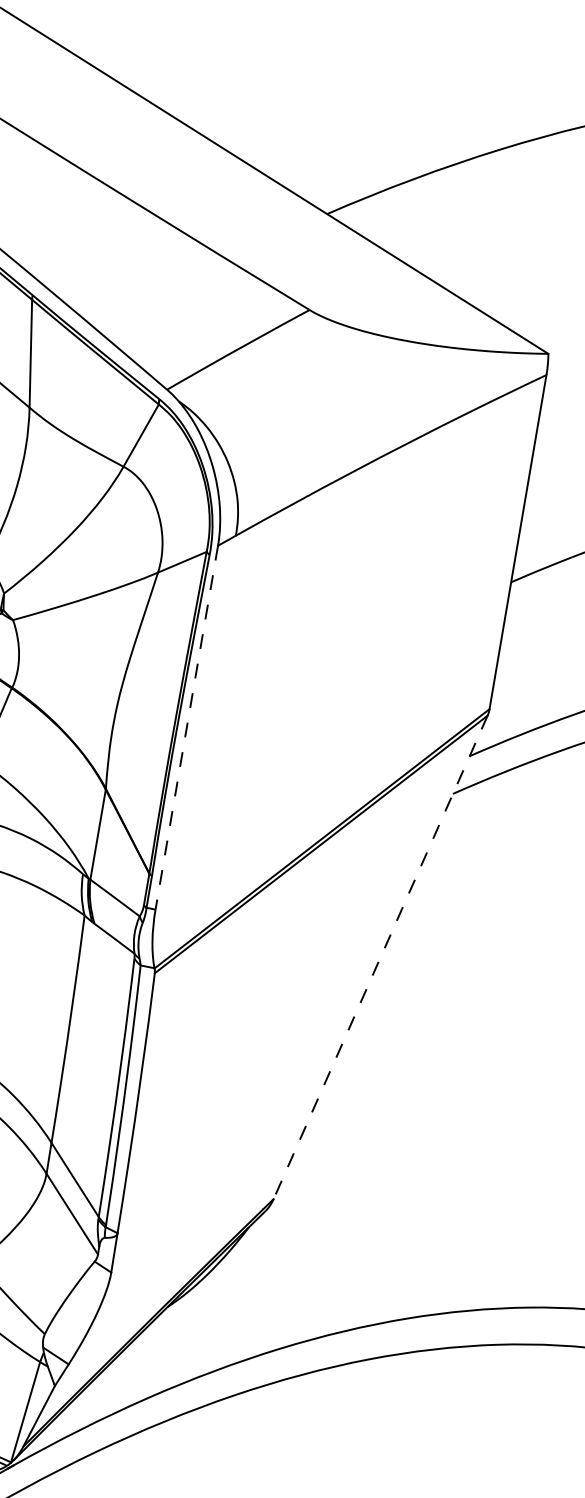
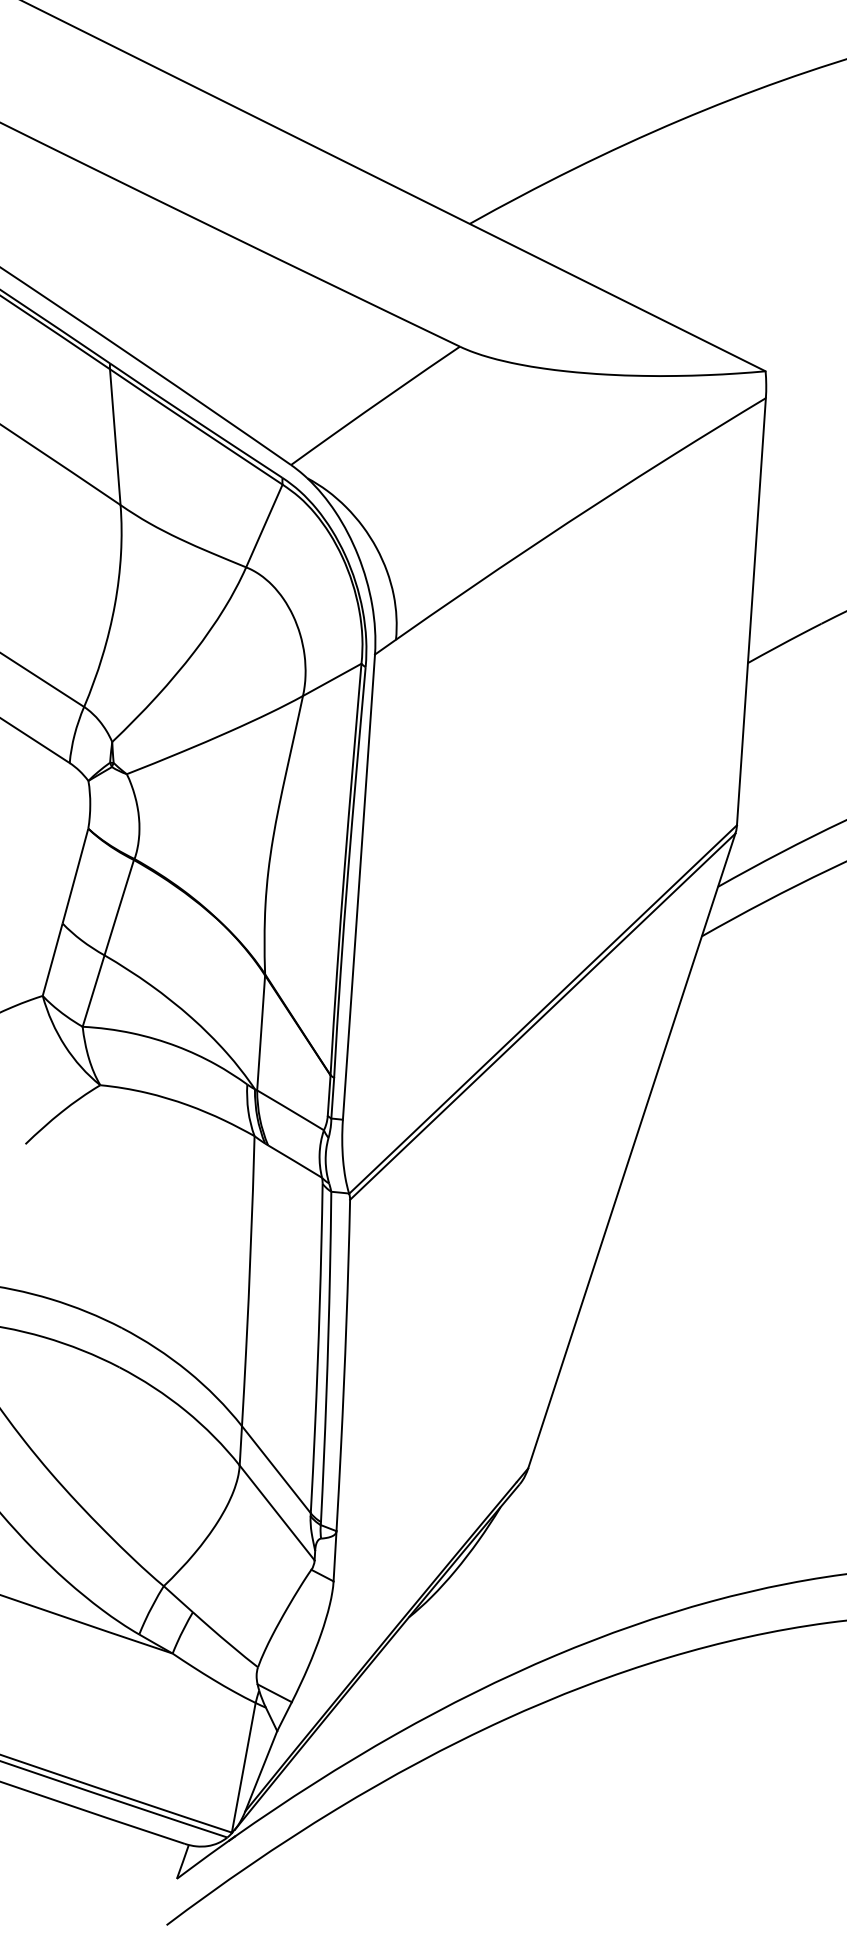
line: (186, 727) -> (358, 887), dashed -> solid
line: (380, 957) -> (631, 1151), dashed -> solid

